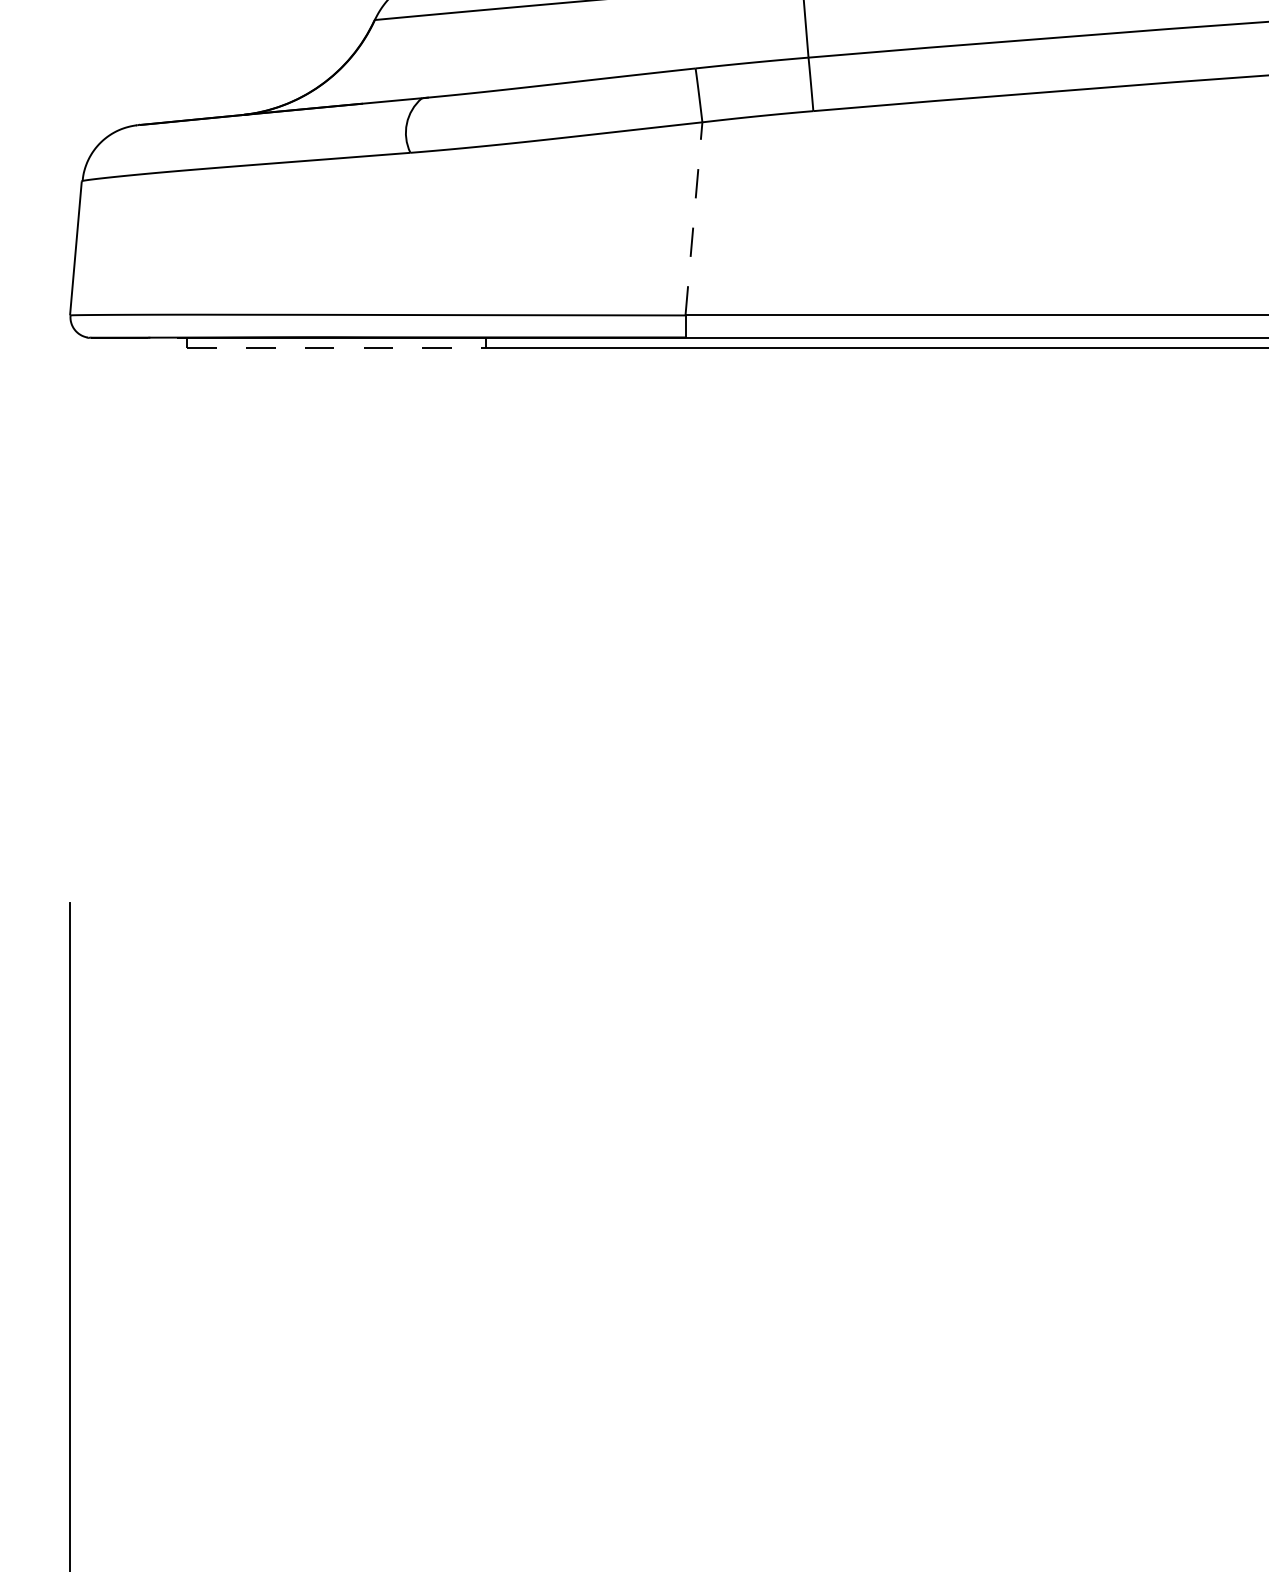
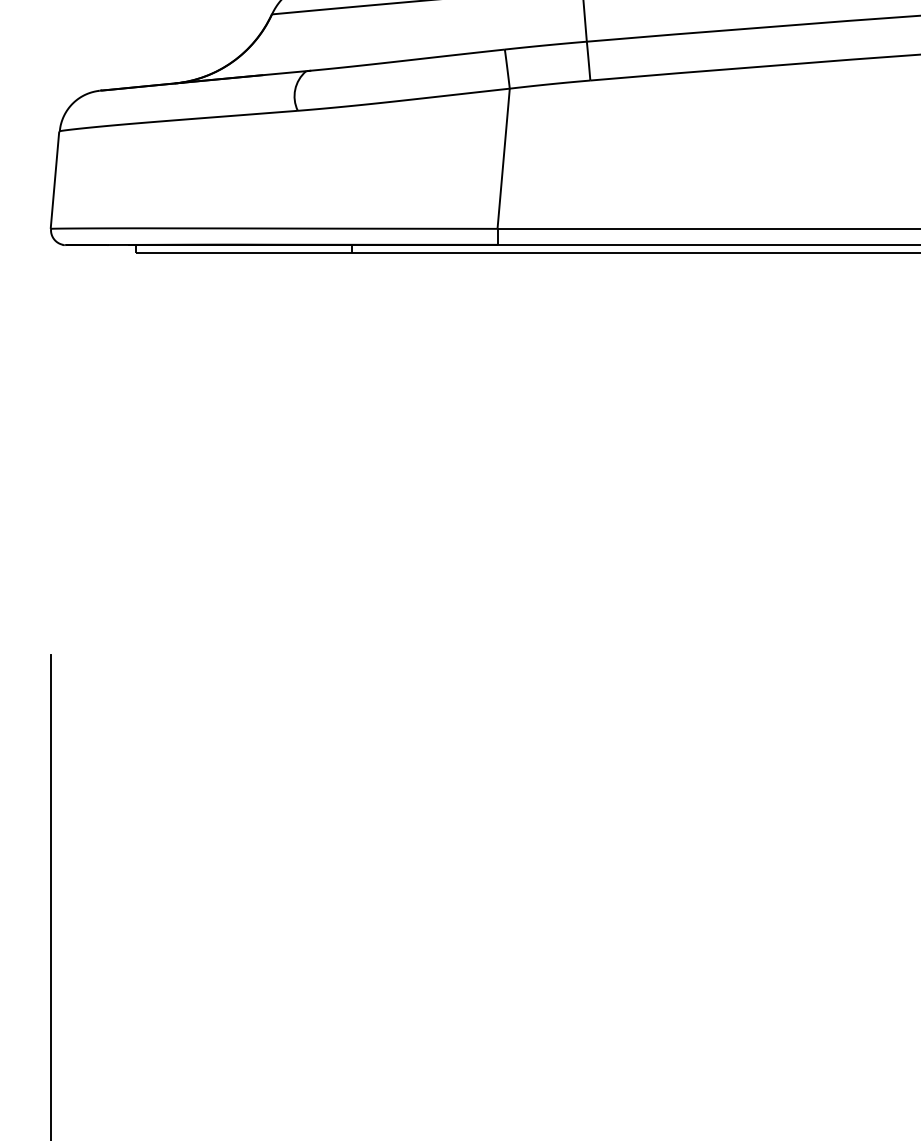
line: (693, 218) -> (503, 158), dashed -> solid
line: (336, 347) -> (244, 252), dashed -> solid

